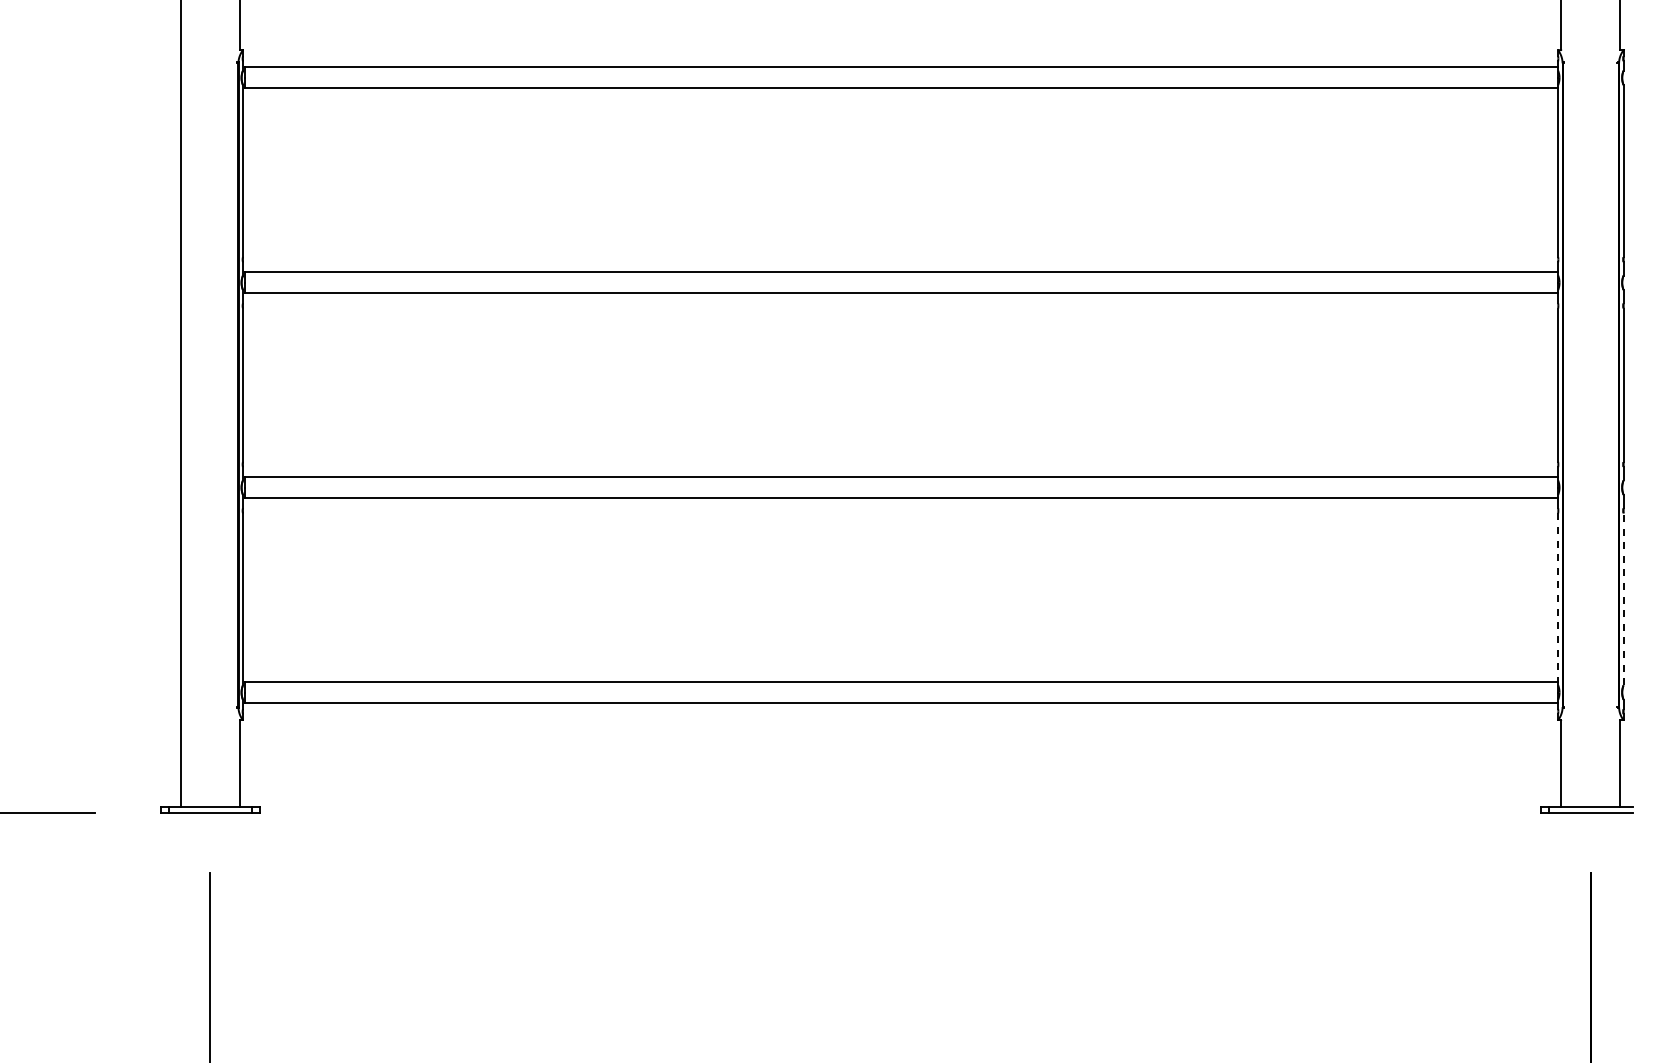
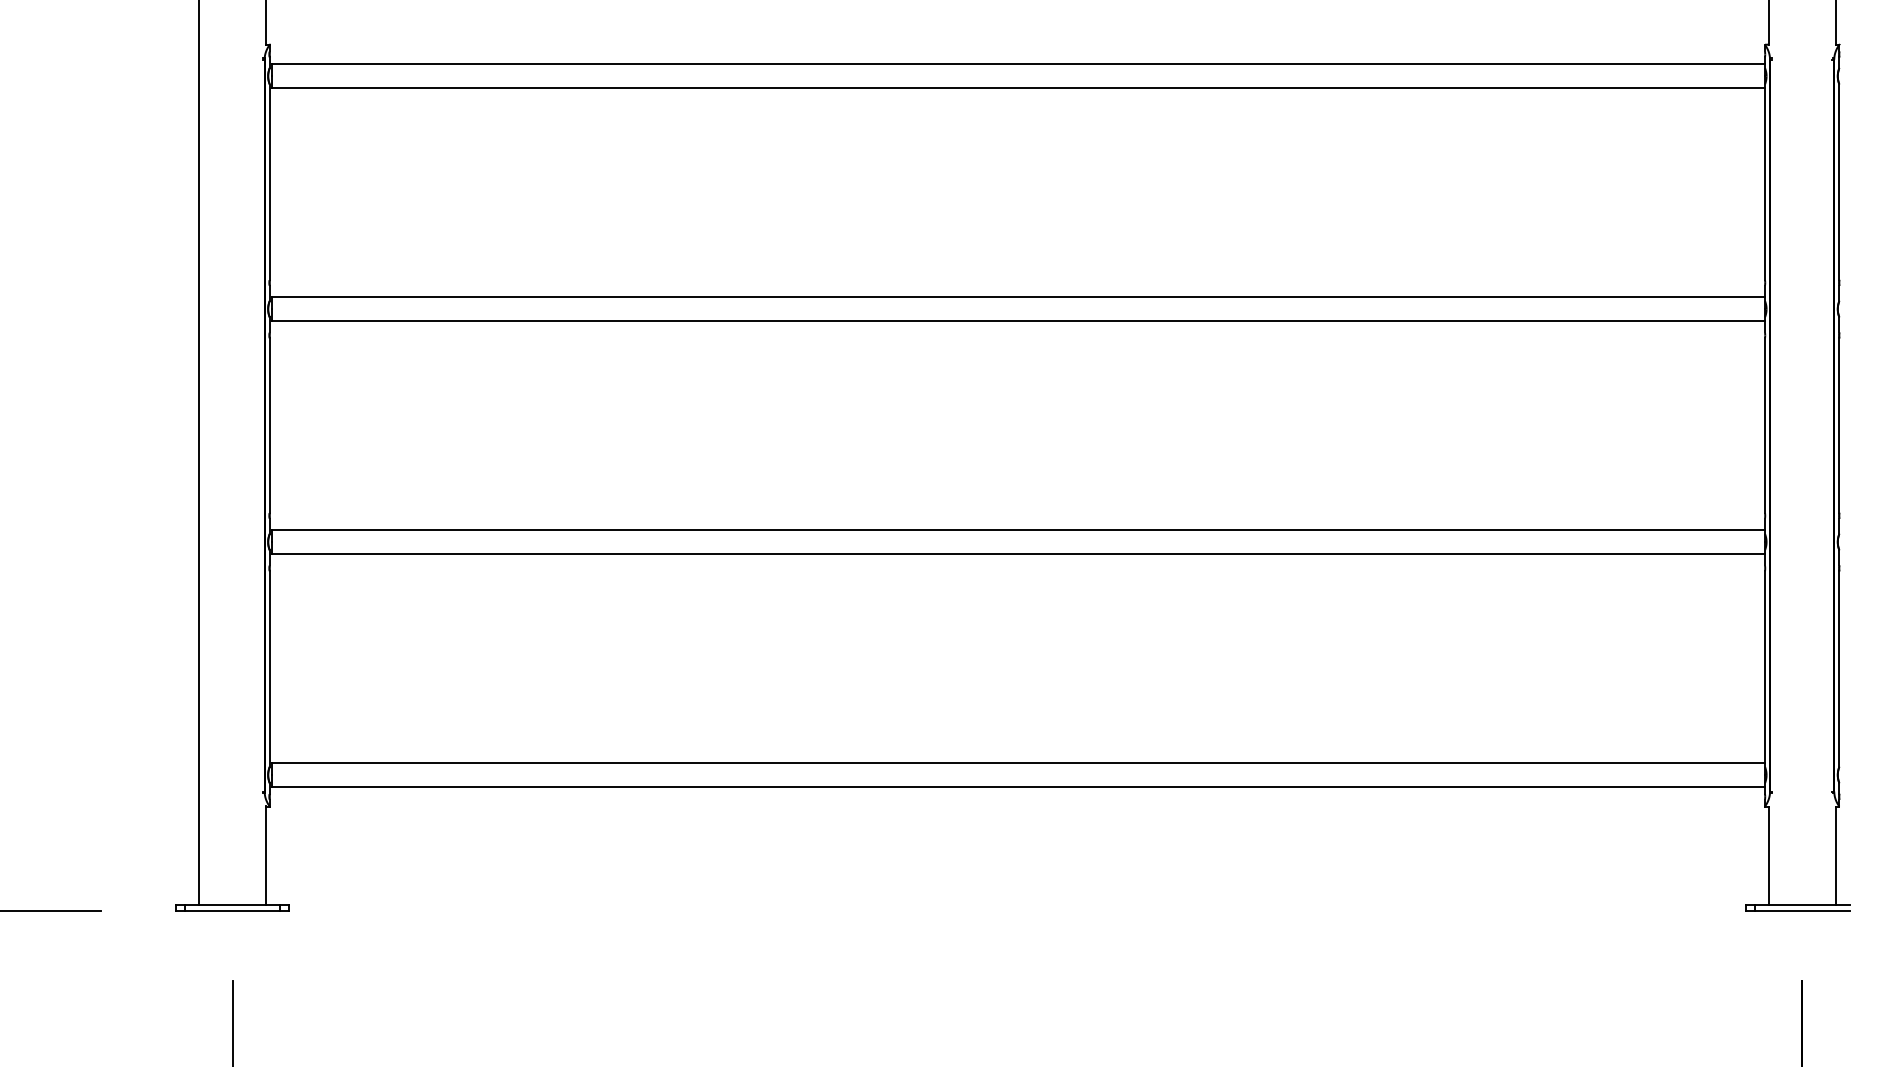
line: (1558, 598) -> (1765, 668), dashed -> solid
line: (1623, 599) -> (1839, 669), dashed -> solid

